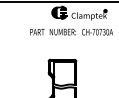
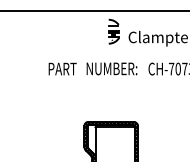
fill: (58, 12) -> (103, 31), removed

